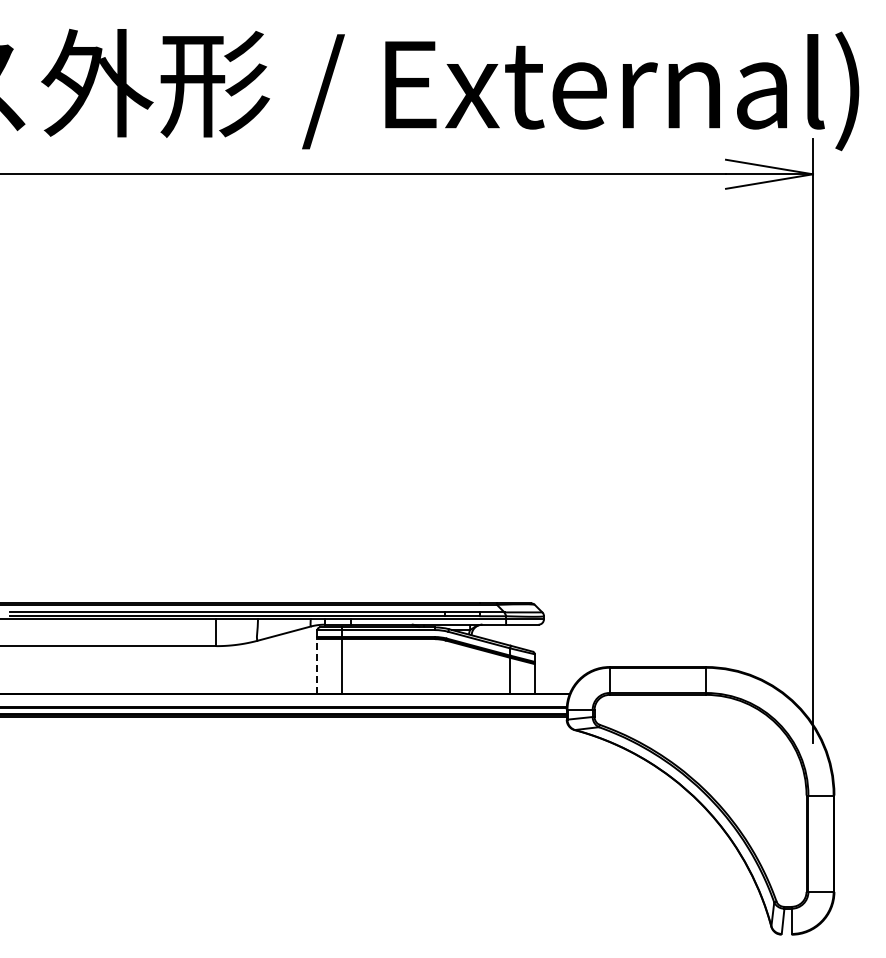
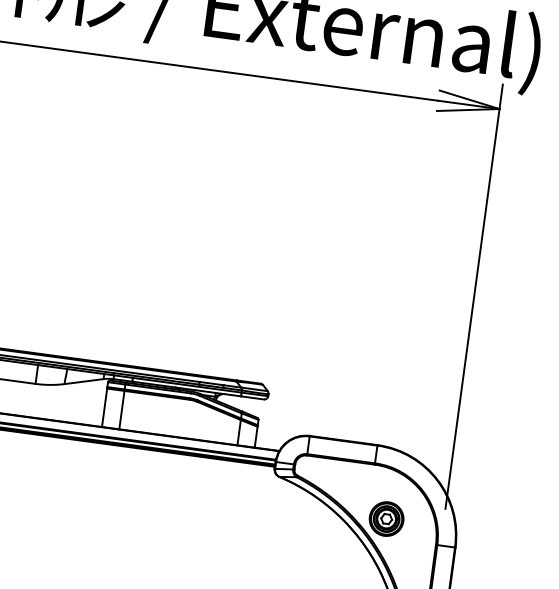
line: (317, 665) -> (104, 407), dashed -> solid
part: (732, 768) -> (386, 518), added

